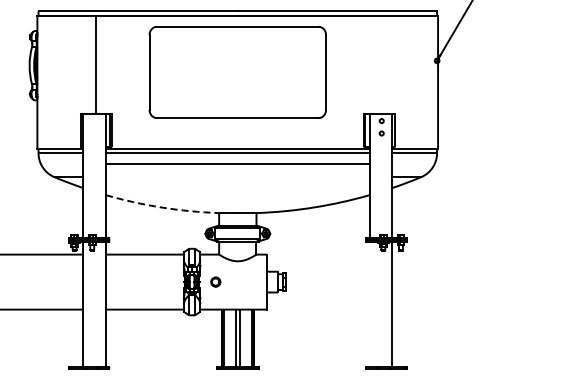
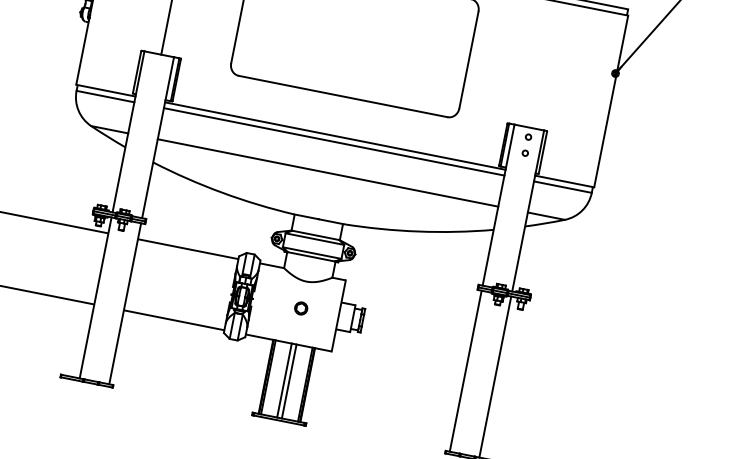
line: (237, 164) -> (327, 173), moved
arc: (161, 207) -> (221, 192), dashed -> solid
part: (215, 281) -> (300, 307), moved
line: (369, 304) -> (465, 371), added

